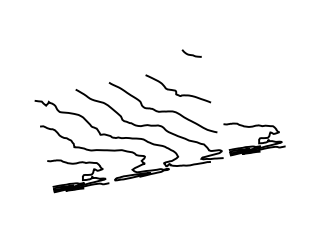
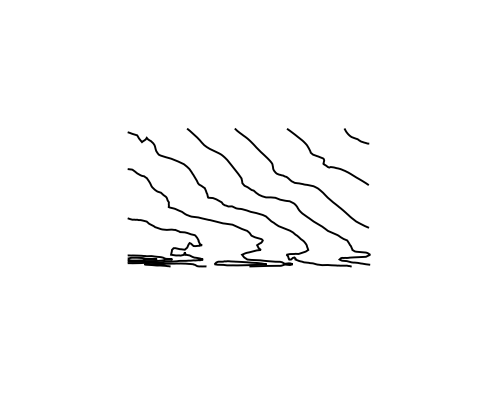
curve: (191, 54) -> (356, 137), moved
part: (259, 138) -> (424, 247), removed

